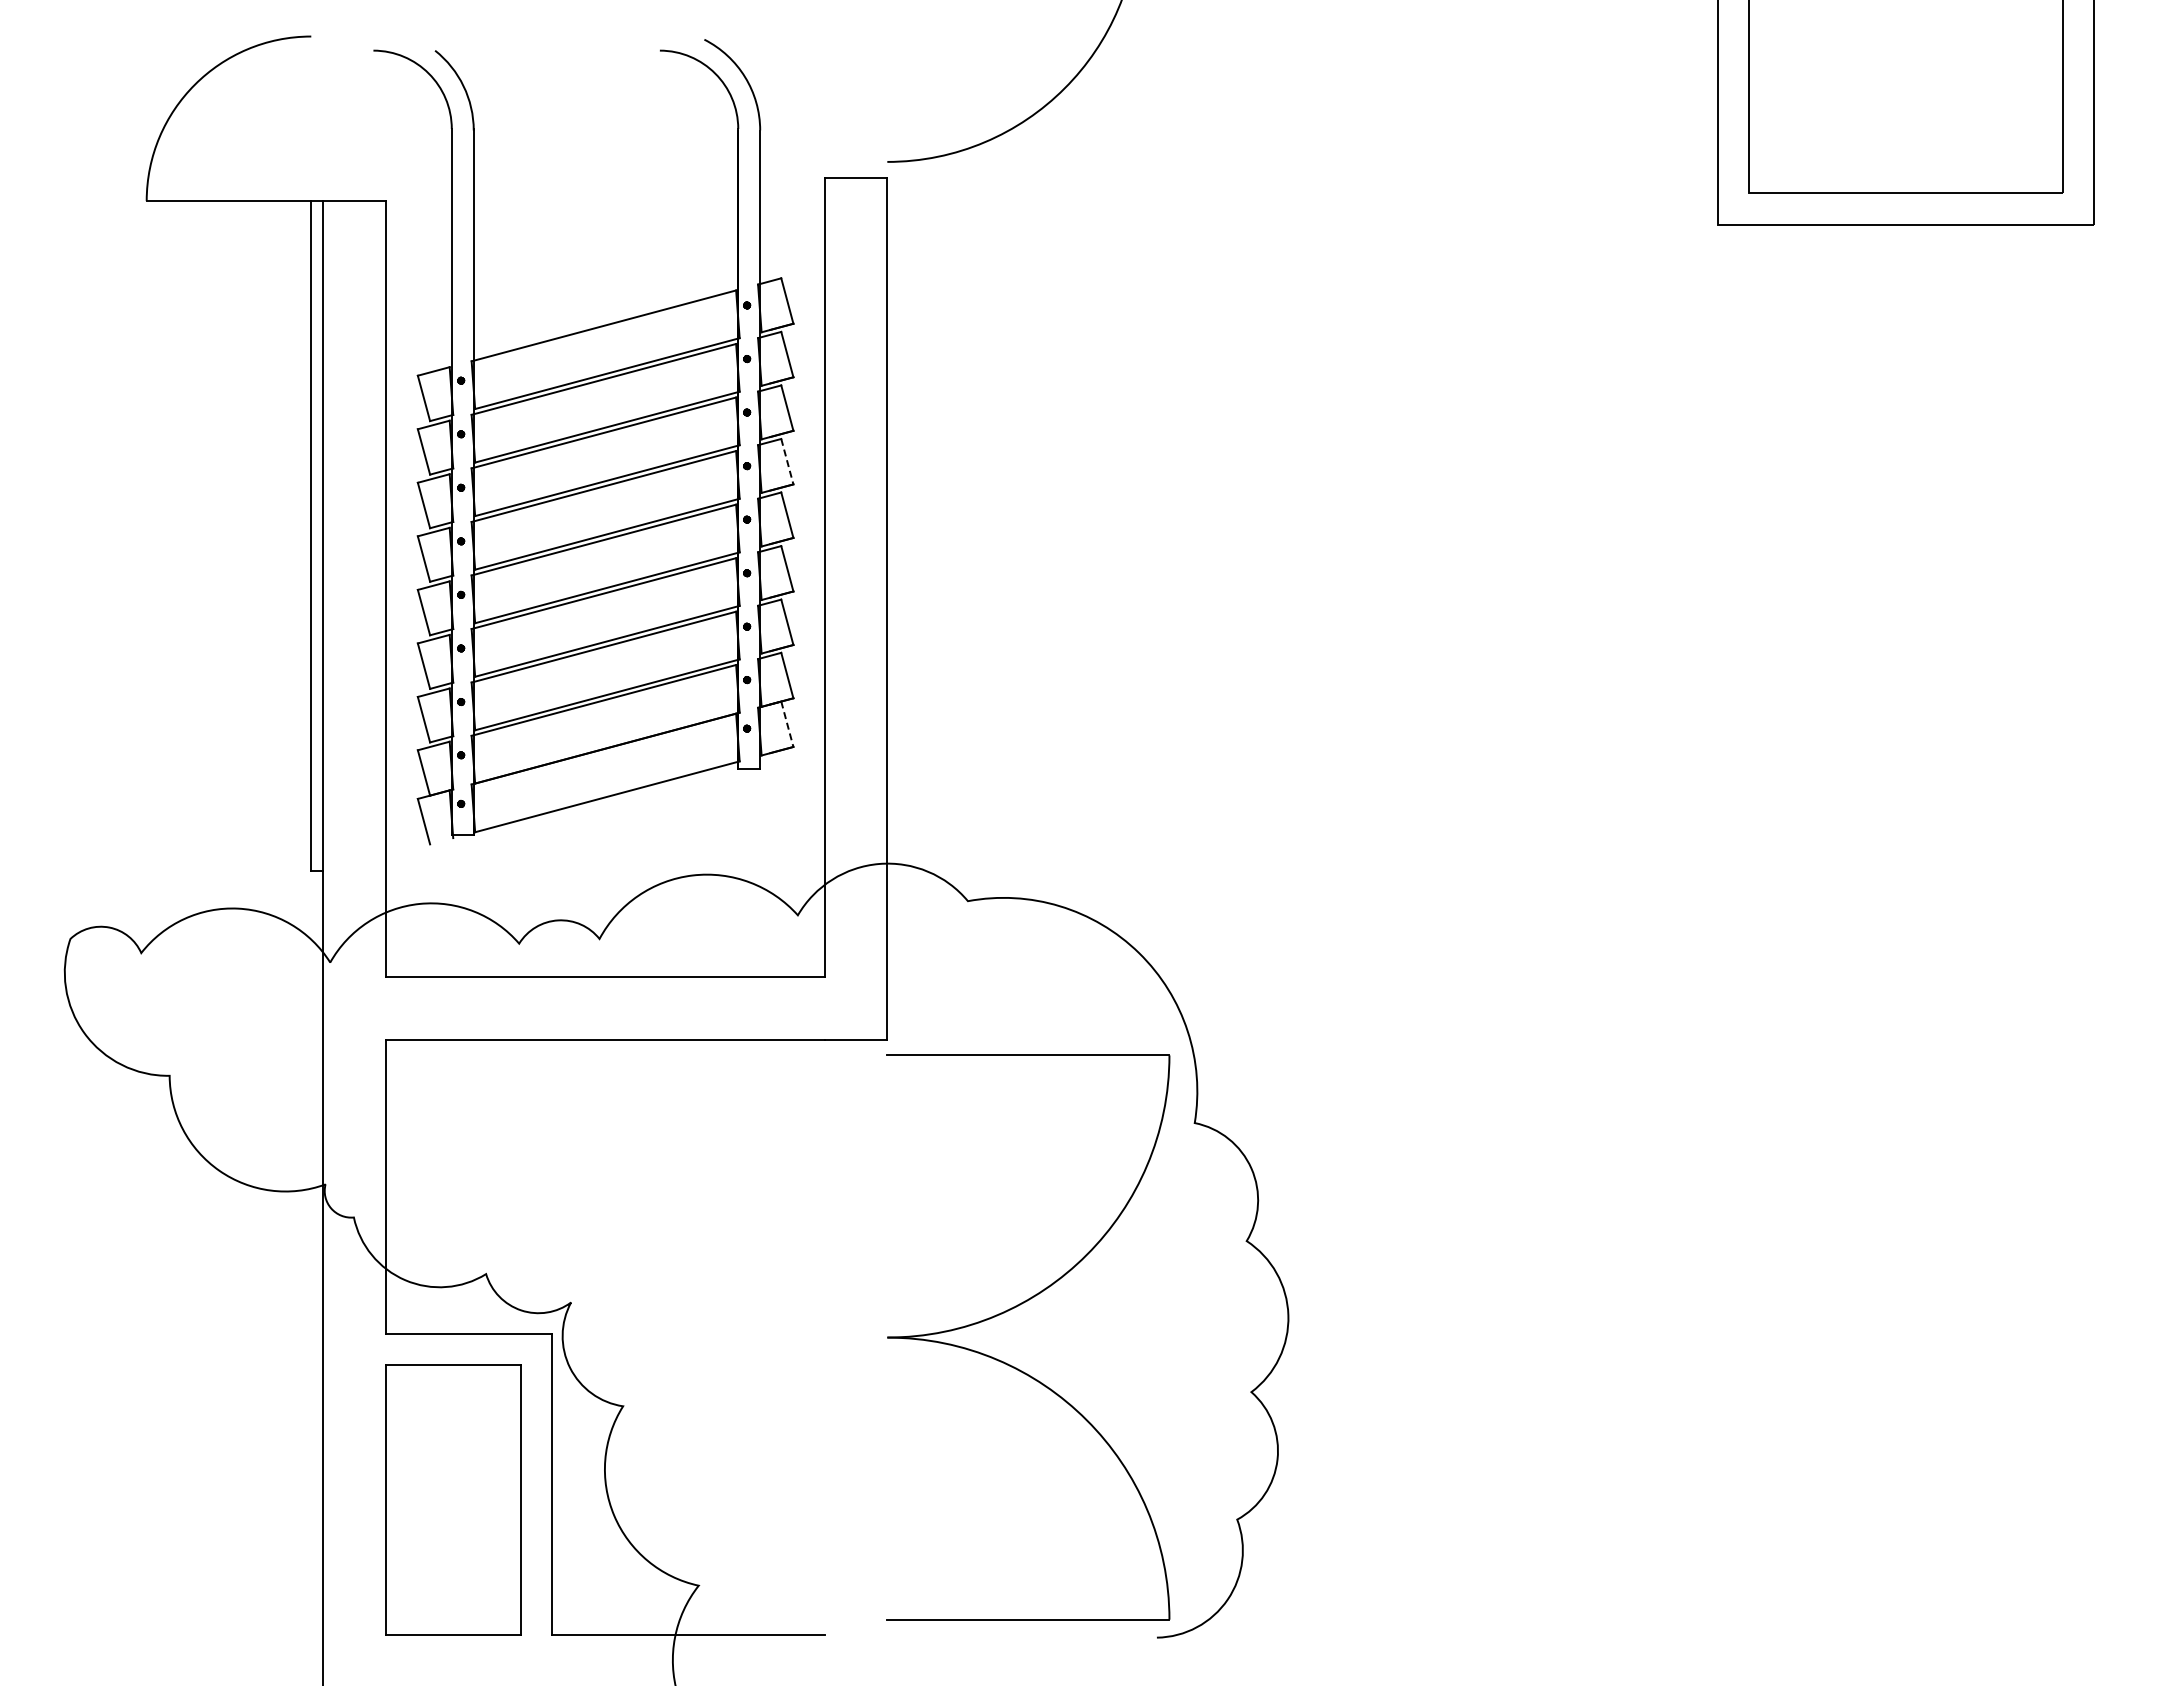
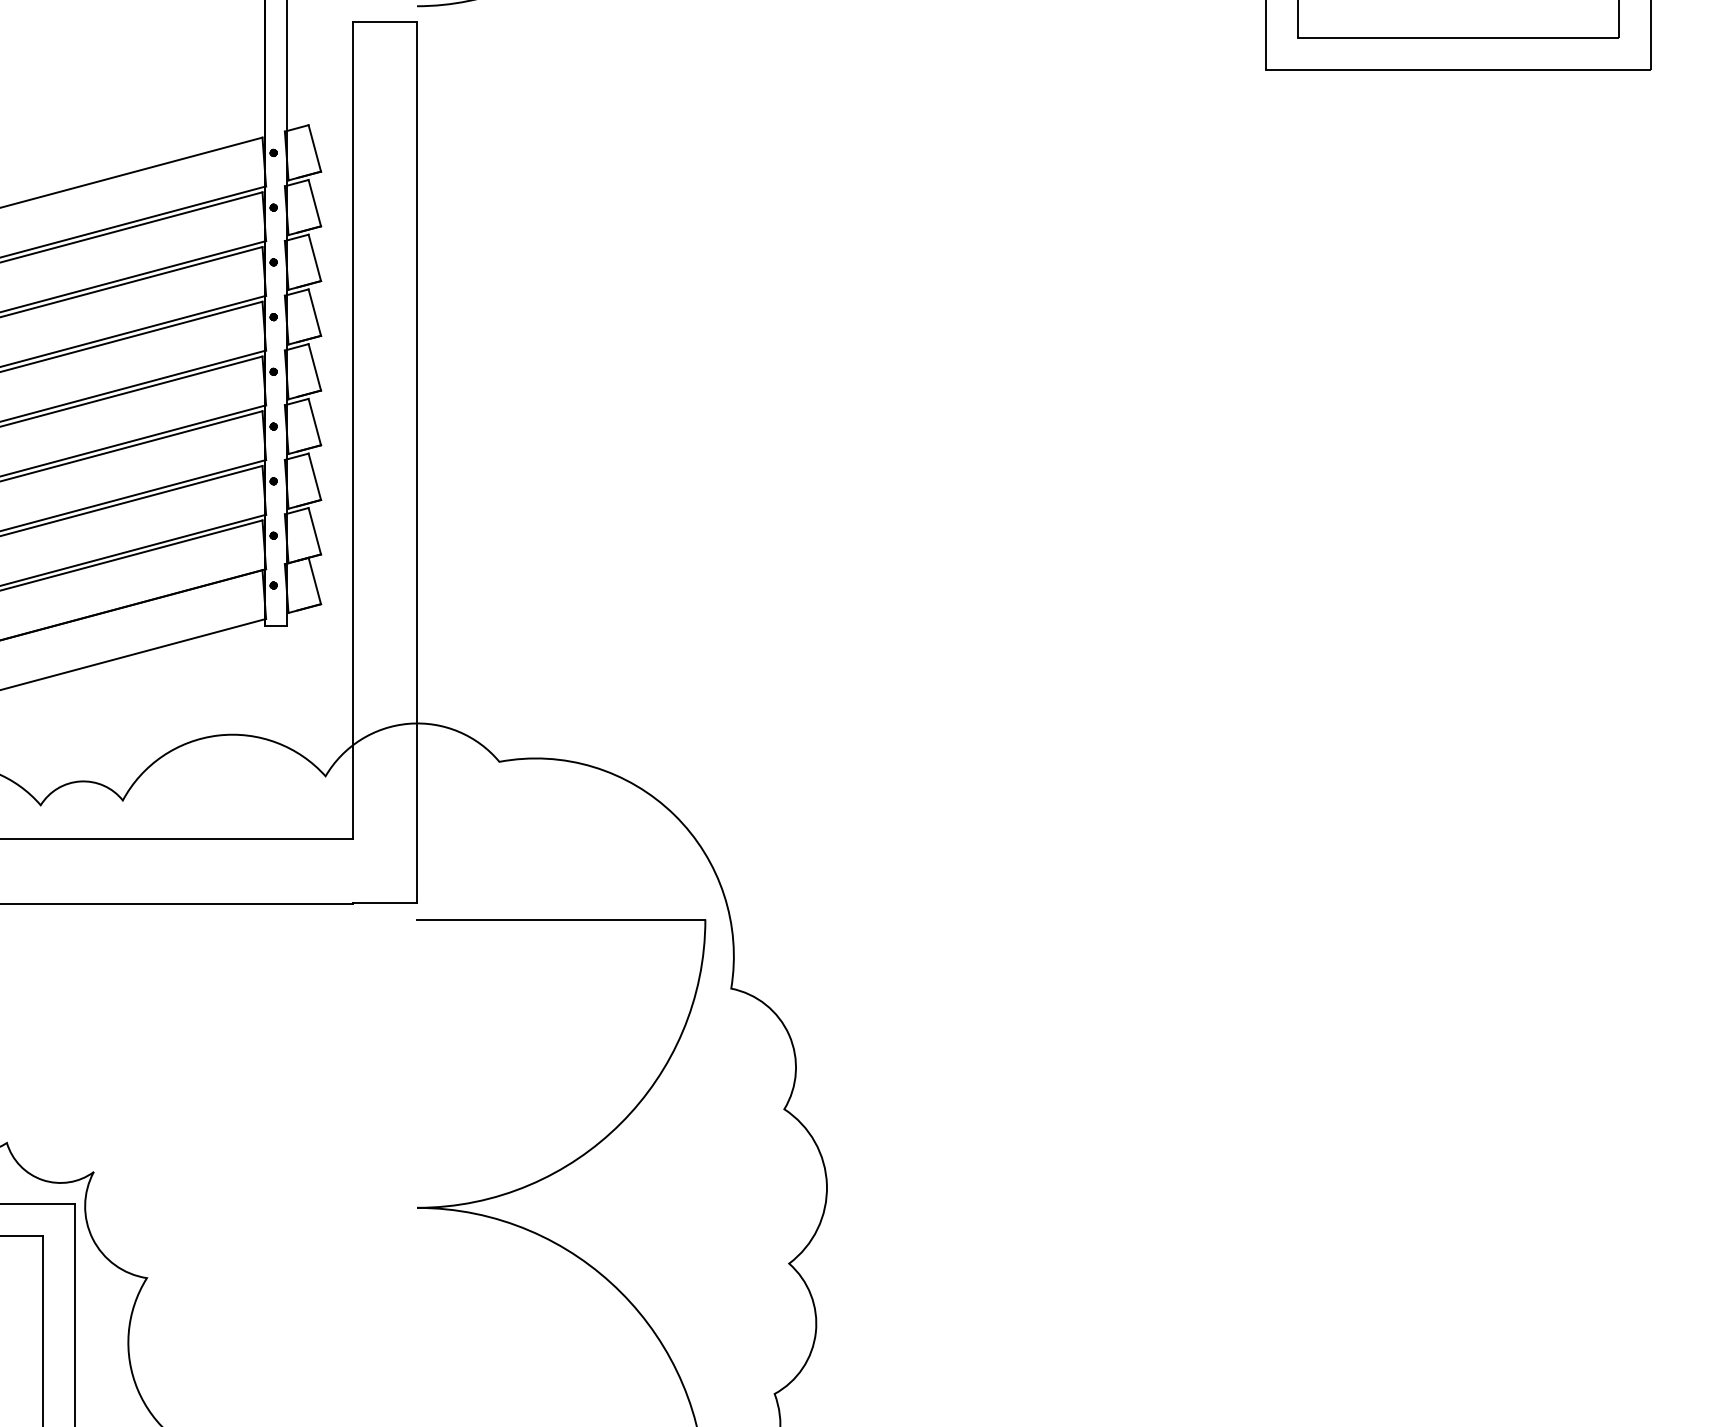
line: (787, 461) -> (314, 312), dashed -> solid
line: (787, 724) -> (314, 581), dashed -> solid

